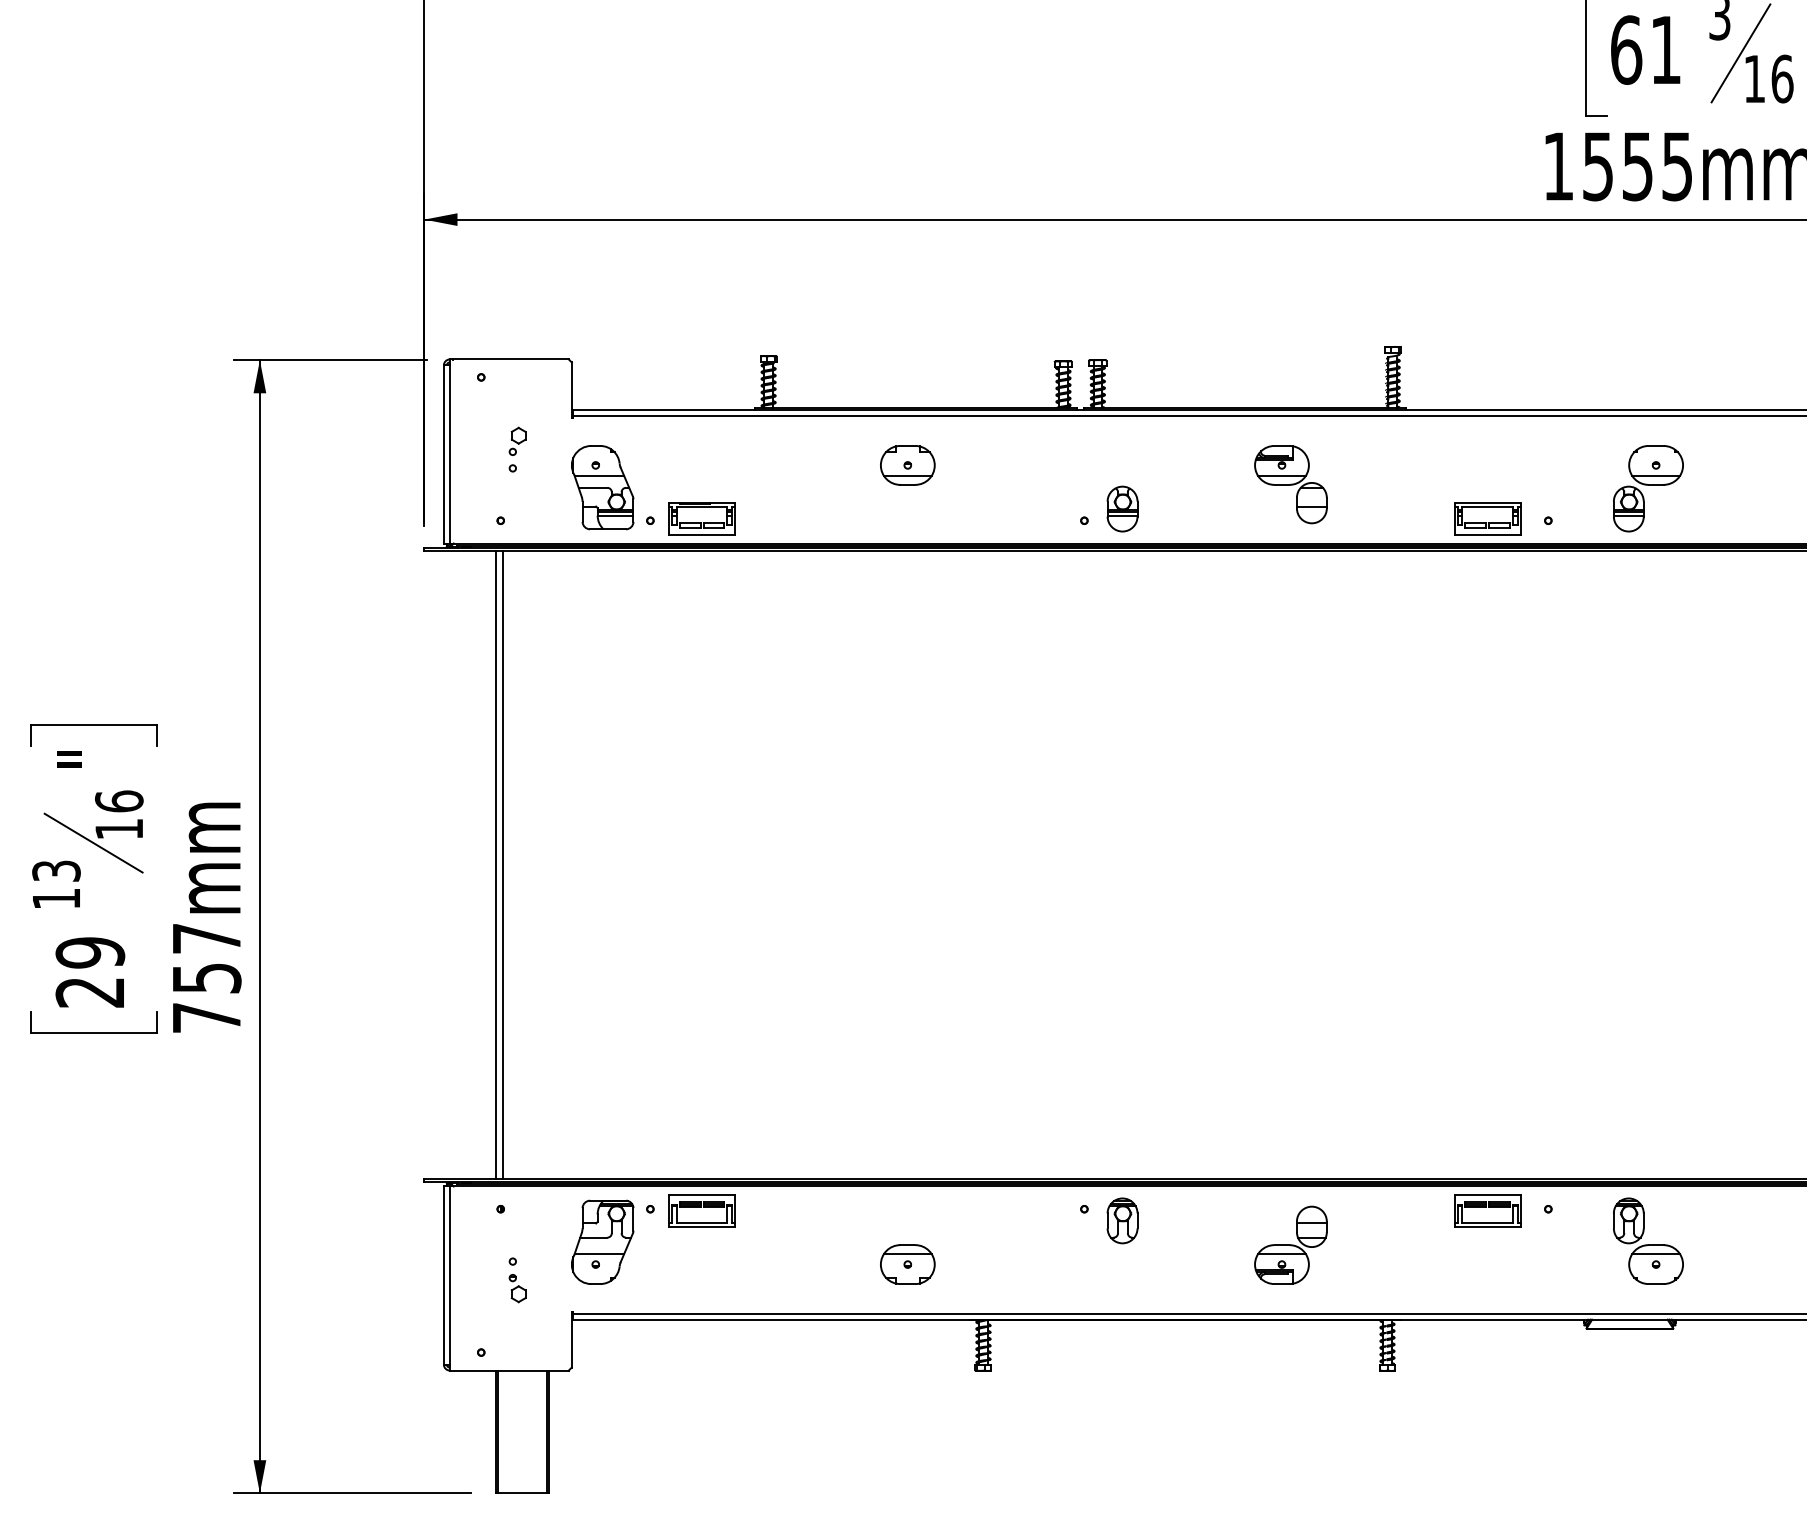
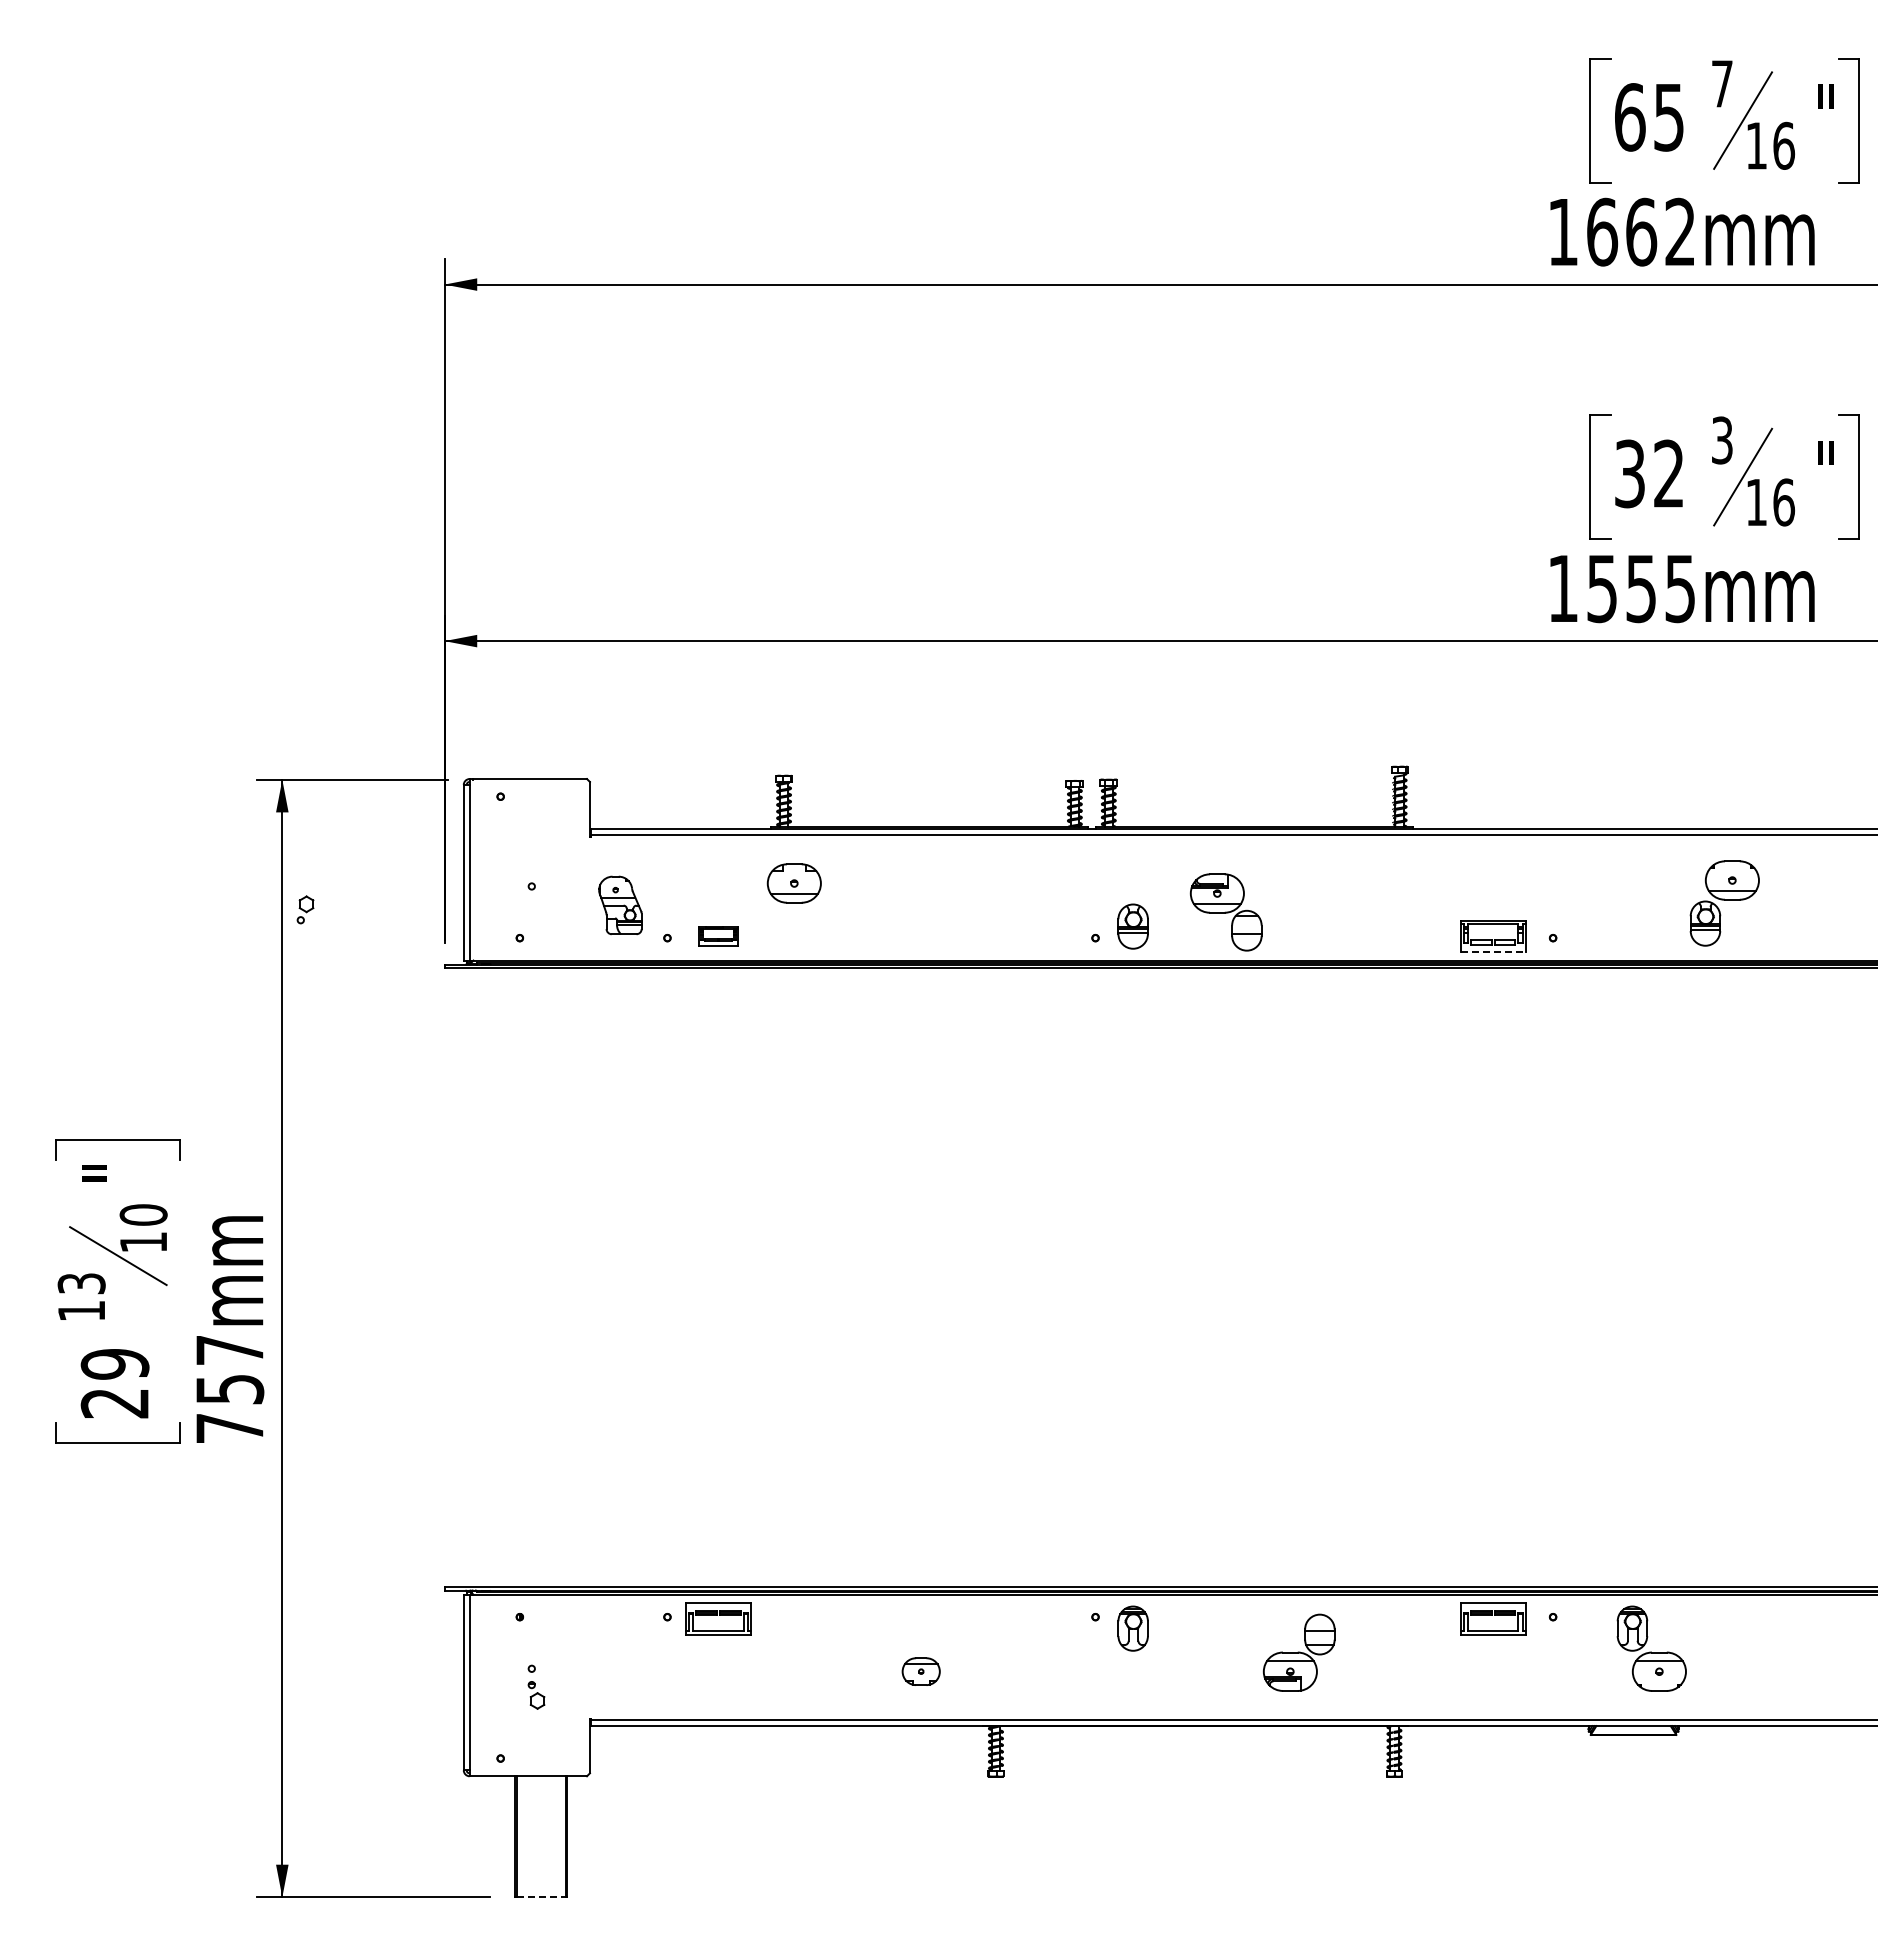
text: (1646, 49) -> (1649, 473), 61 -> 32
part: (517, 441) -> (305, 909), moved
part: (906, 465) -> (793, 883), moved
part: (1290, 484) -> (1225, 912), moved
part: (602, 487) -> (620, 905), size x0.7
part: (1648, 488) -> (1724, 903), moved
part: (702, 519) -> (718, 936), size x0.6
line: (1487, 535) -> (1493, 952), solid -> dashed
text: (119, 800) -> (143, 1214), 16 -> 10
line: (495, 864) -> (514, 1277), removed
line: (503, 864) -> (522, 1277), removed
part: (602, 1242) -> (620, 1649), removed
part: (906, 1264) -> (920, 1671), size x0.7
line: (522, 1493) -> (541, 1897), solid -> dashed

